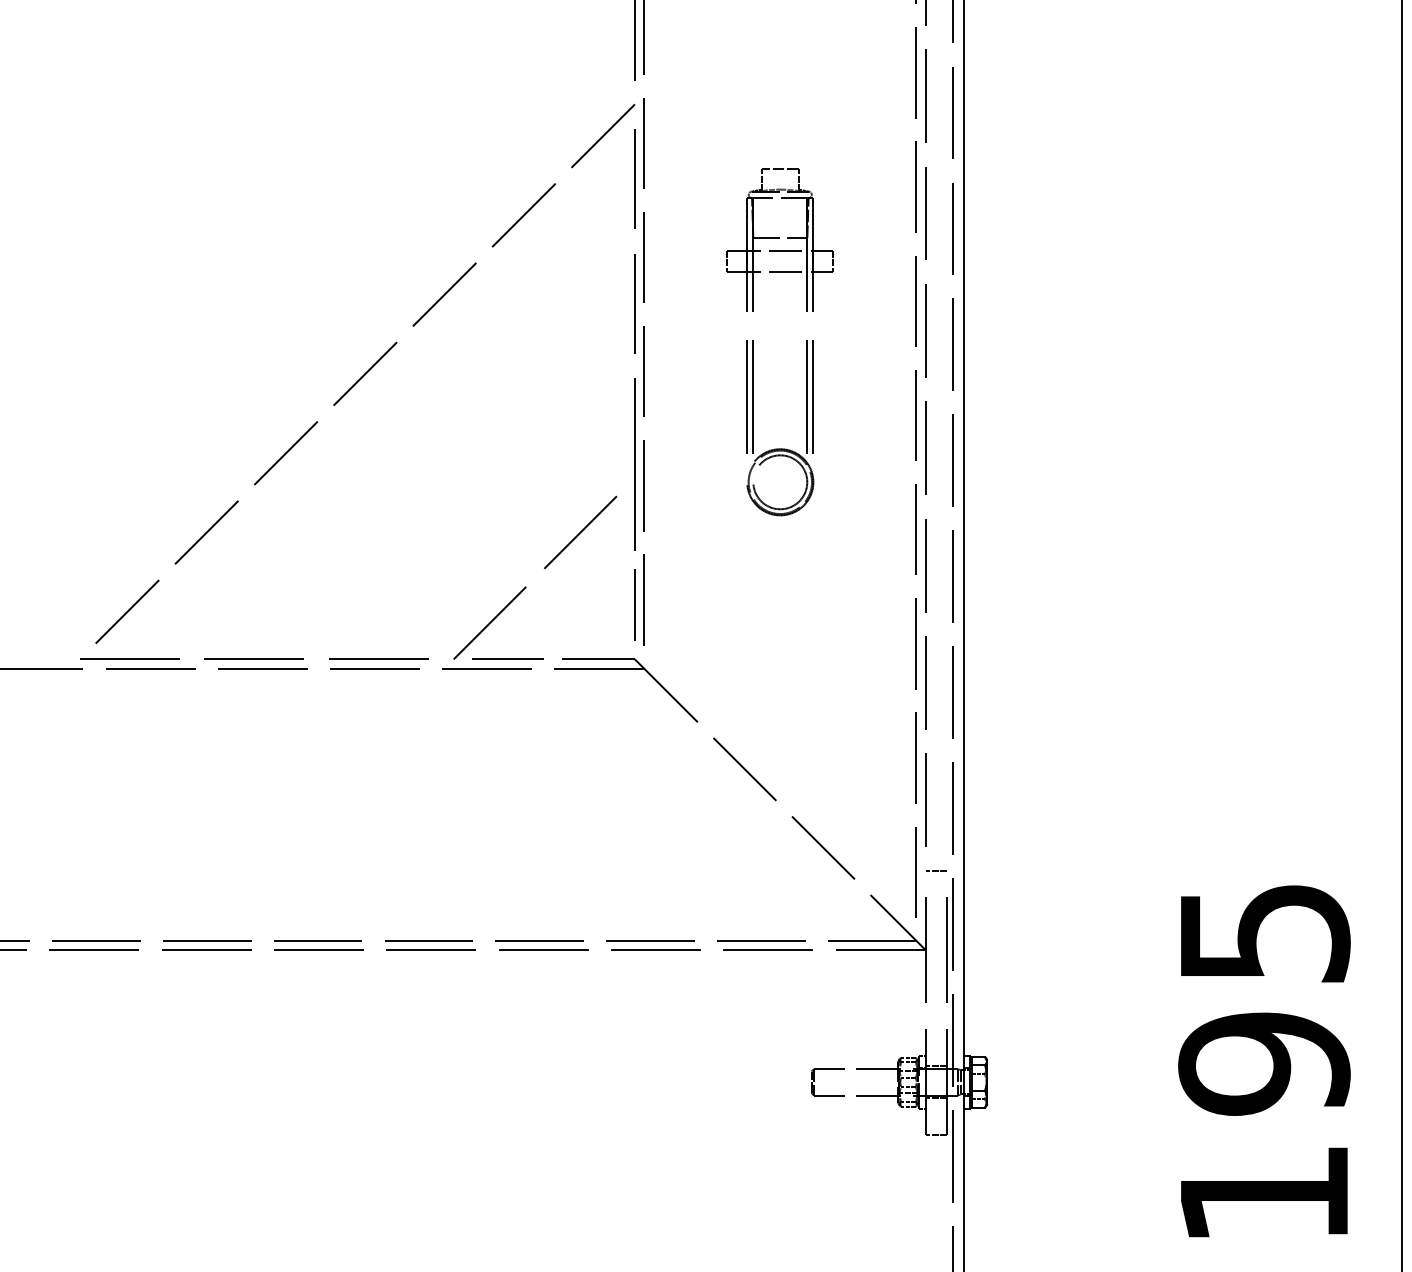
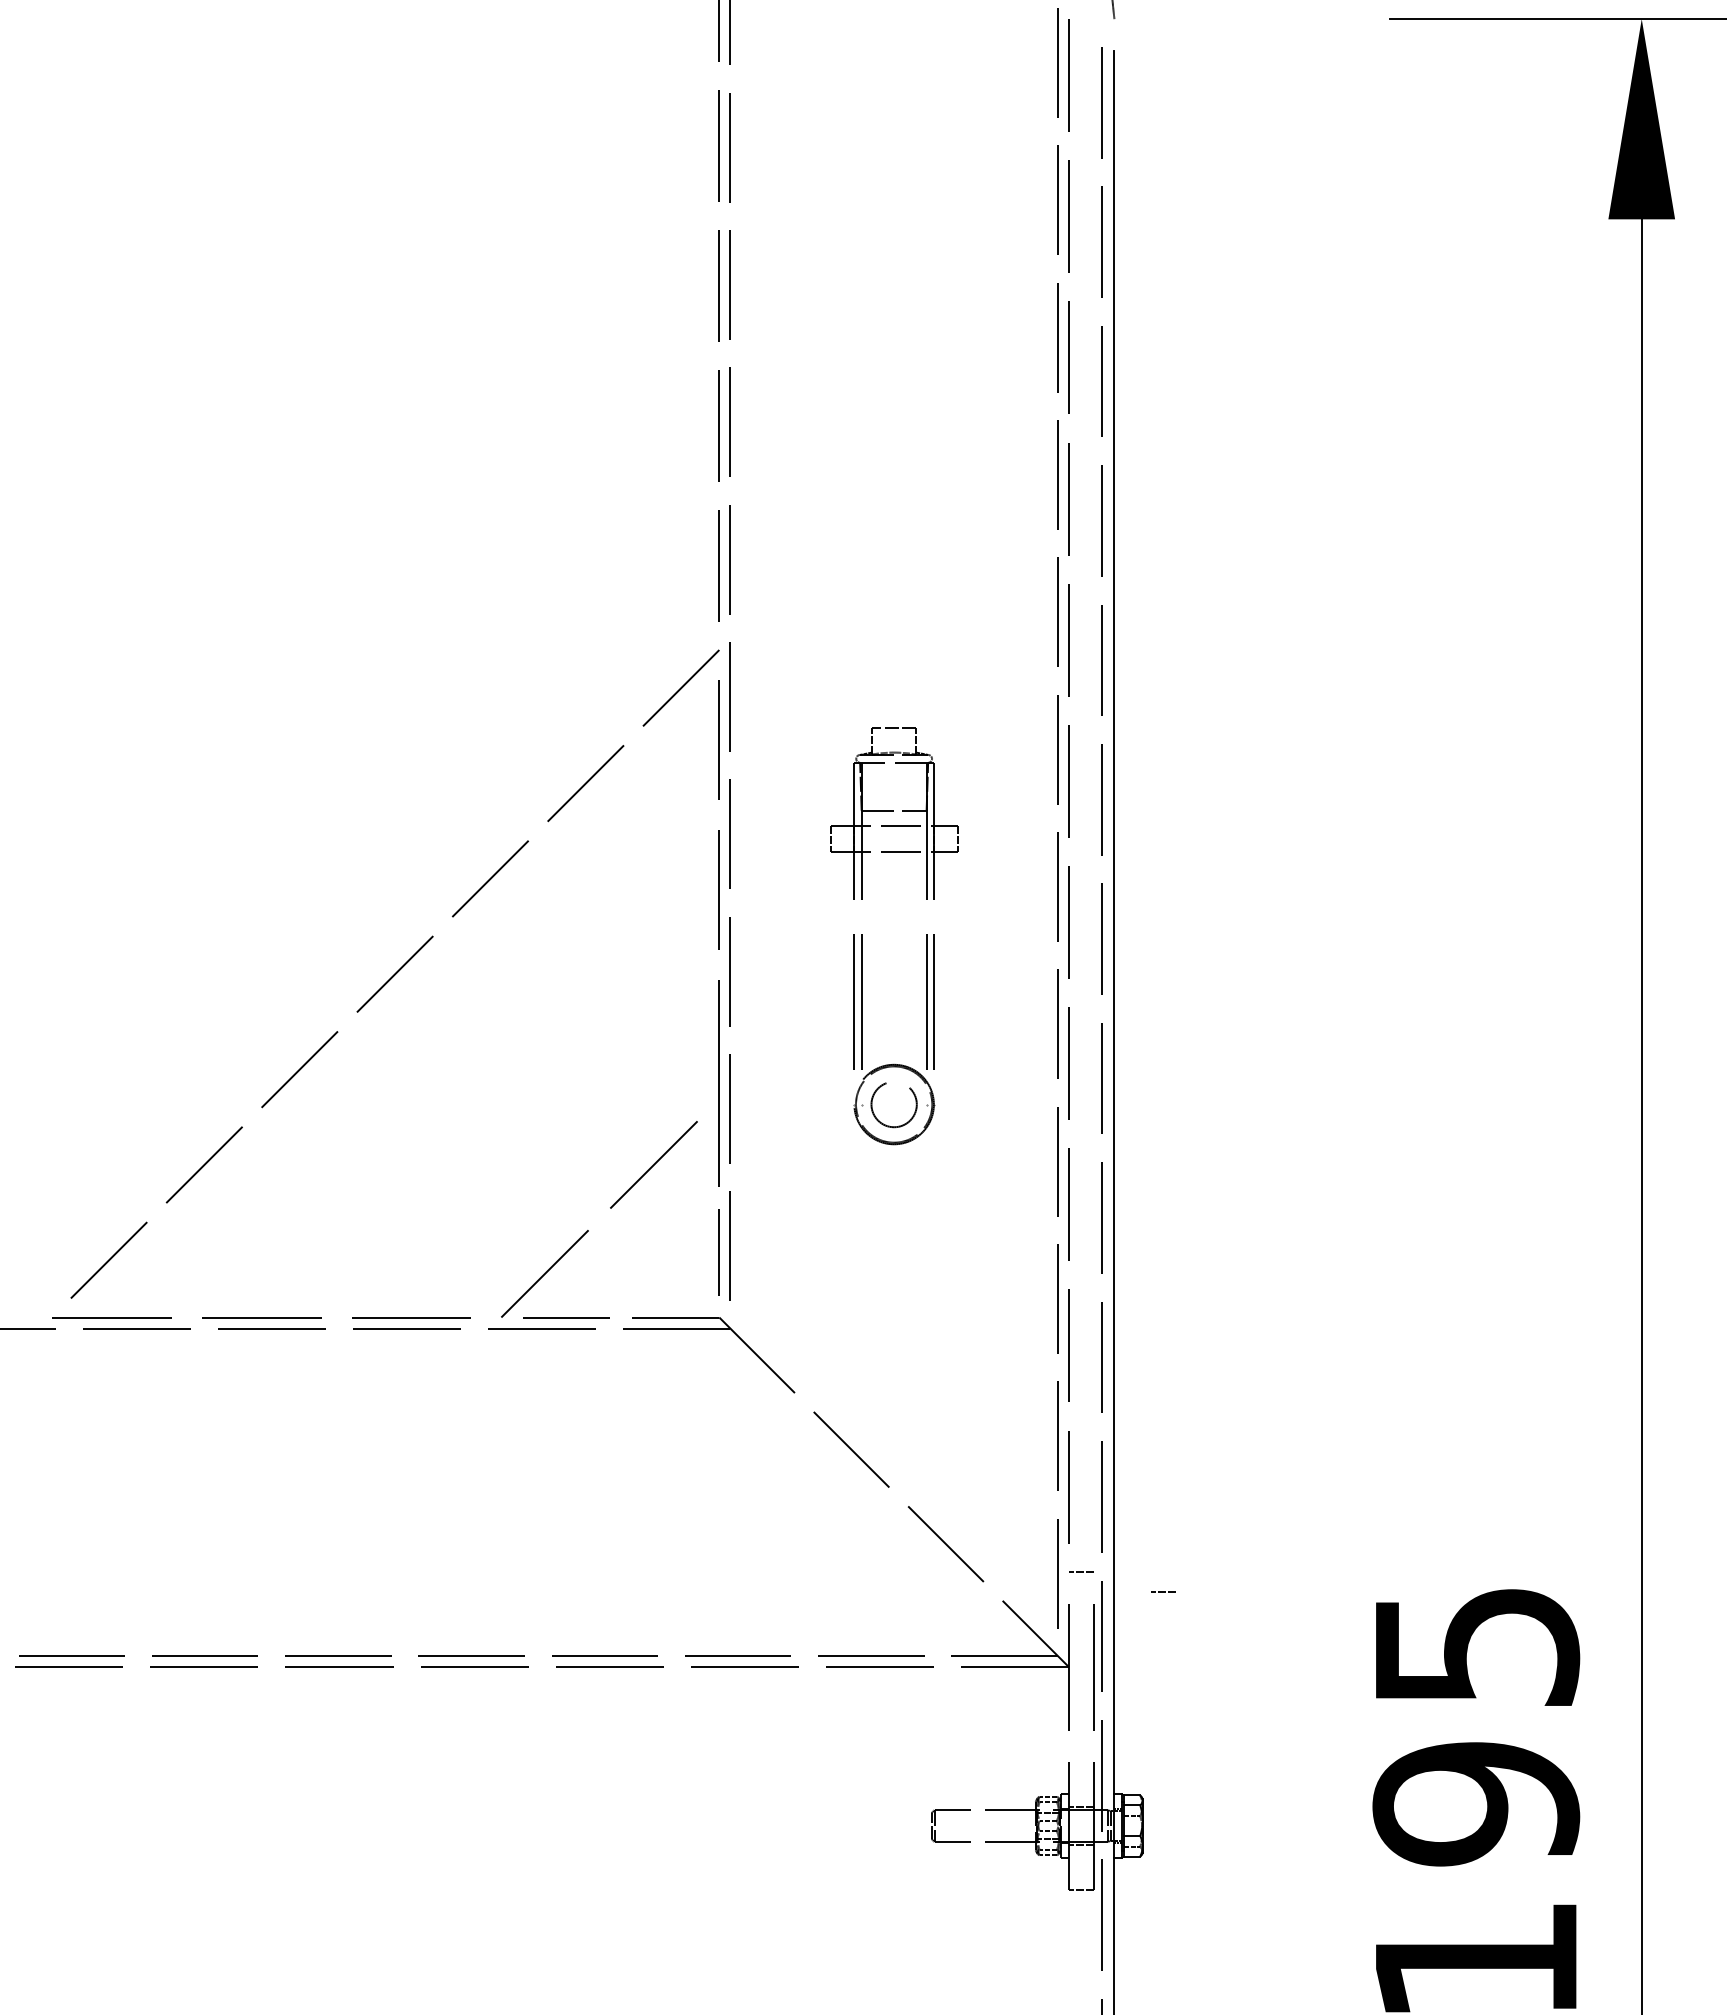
circle: (779, 482) -> (893, 1104), size x0.7
line: (1004, 887) -> (1163, 1591), added

